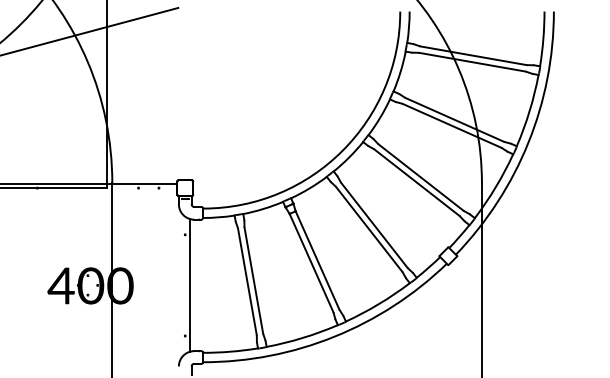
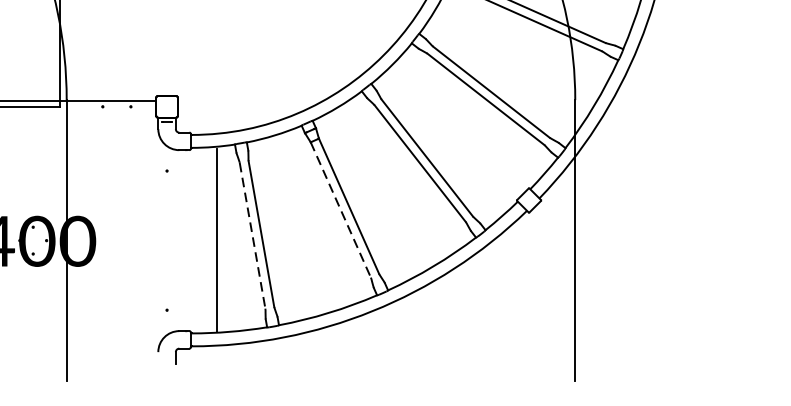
line: (311, 263) -> (340, 210), solid -> dashed
line: (247, 281) -> (252, 235), solid -> dashed
line: (189, 284) -> (216, 239), moved

